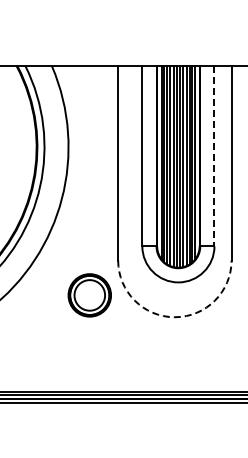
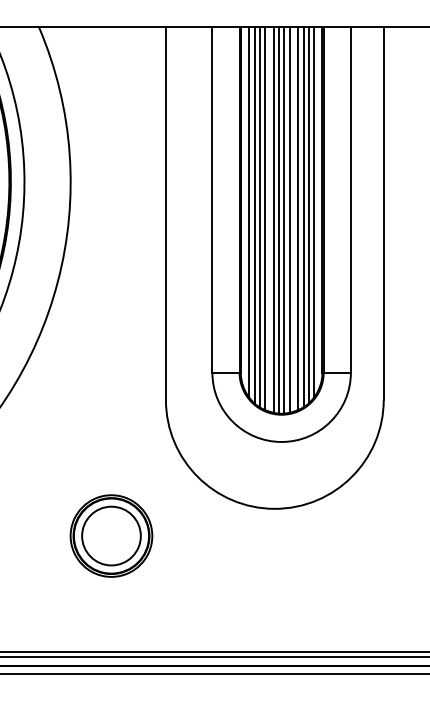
line: (214, 156) -> (350, 200), dashed -> solid
part: (89, 295) -> (110, 536), moved
arc: (174, 317) -> (274, 509), dashed -> solid

